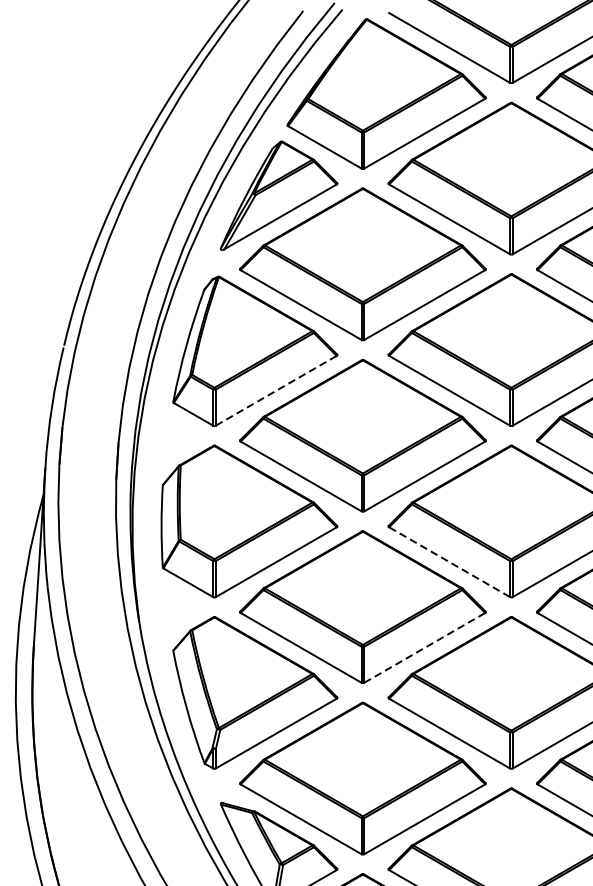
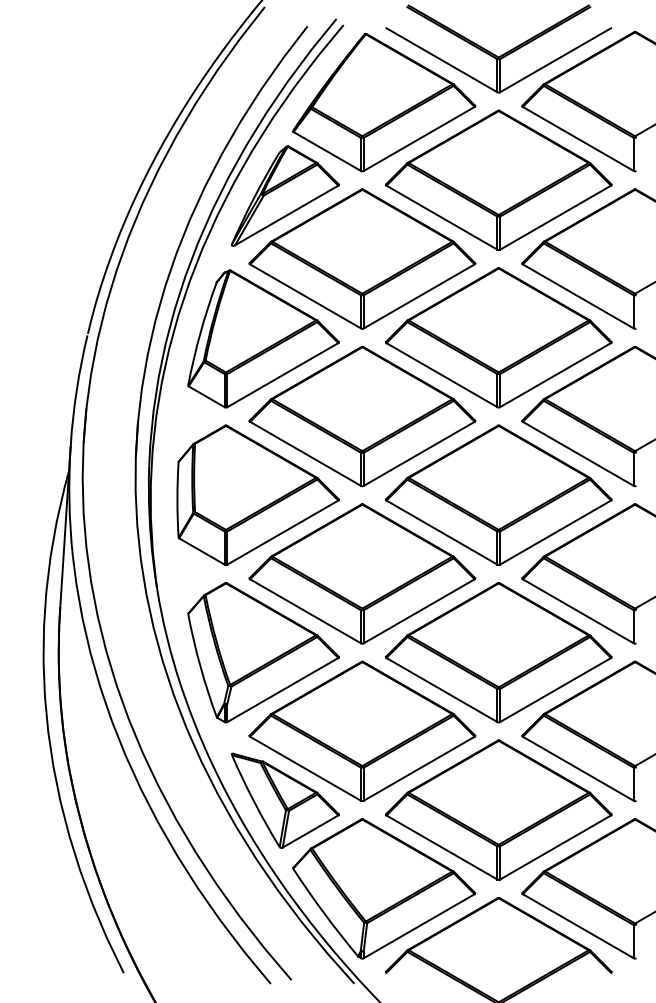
line: (277, 390) -> (283, 374), dashed -> solid
line: (449, 562) -> (441, 532), dashed -> solid
line: (425, 648) -> (419, 611), dashed -> solid

